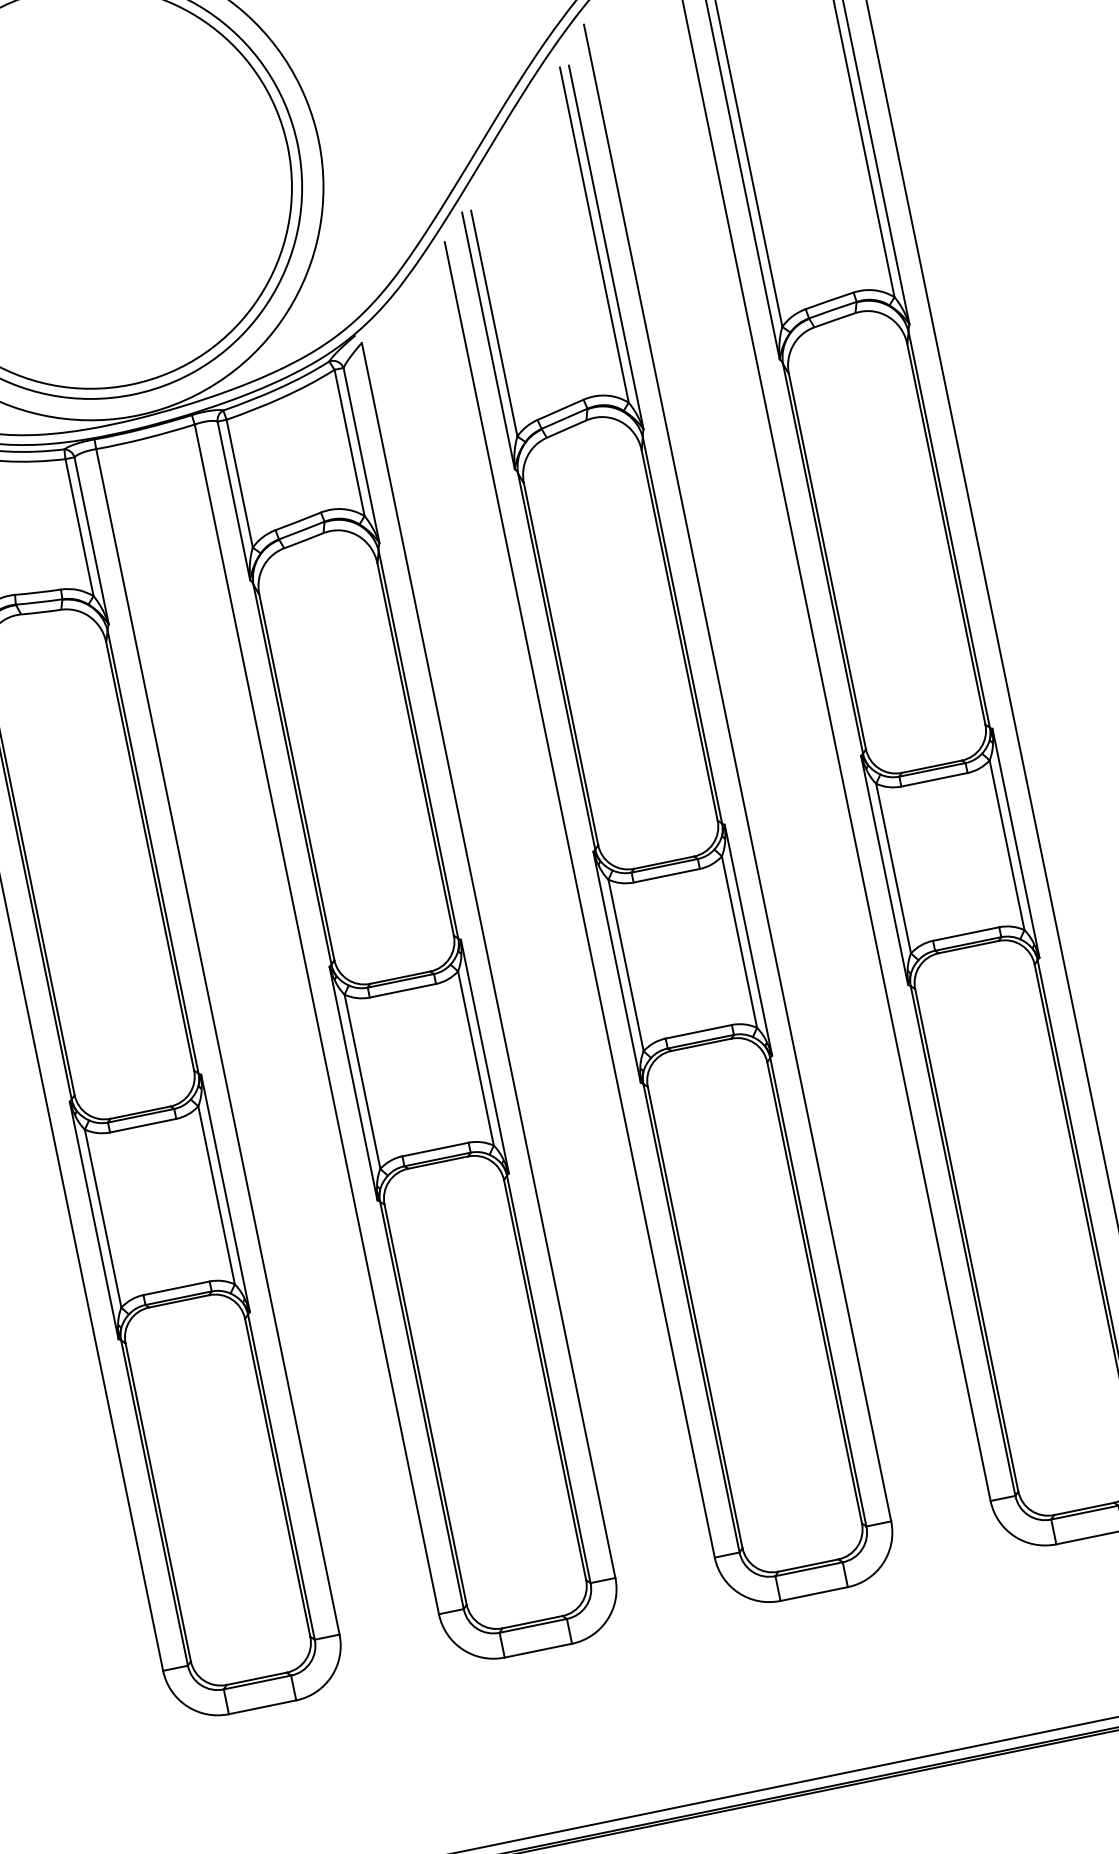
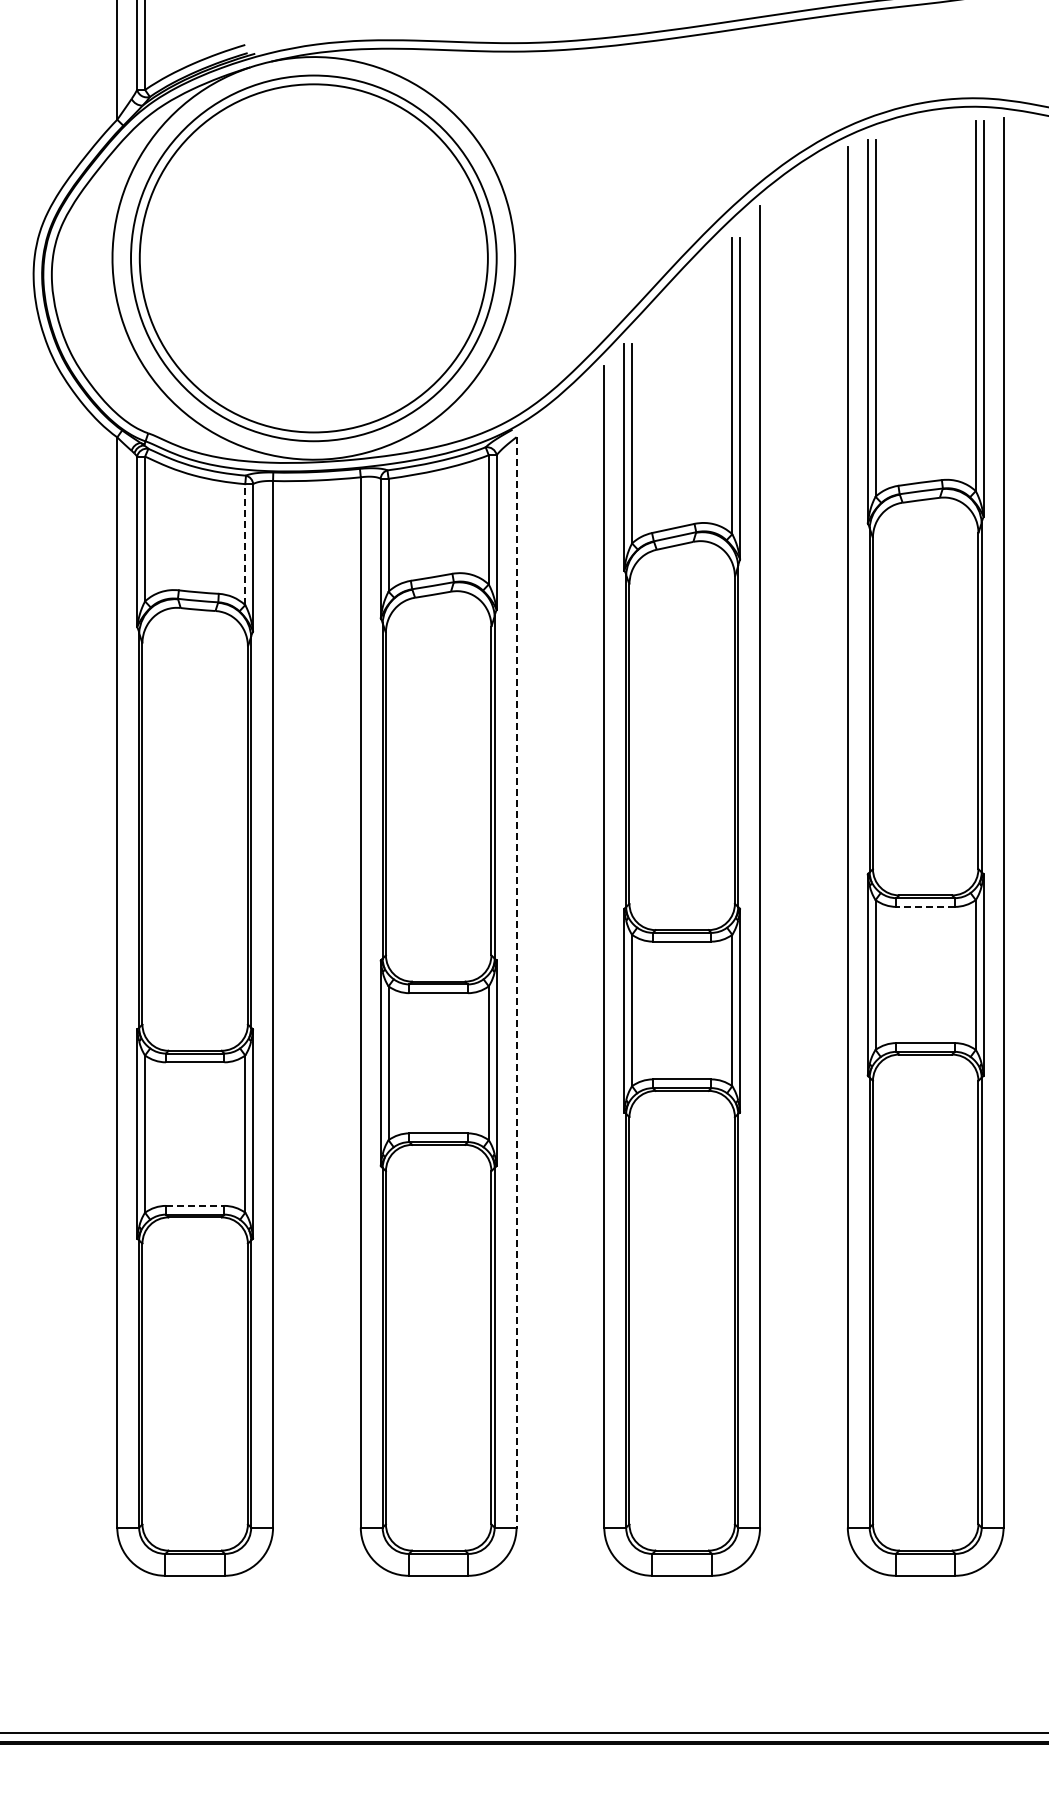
line: (79, 527) -> (245, 544), solid -> dashed
line: (934, 779) -> (925, 906), solid -> dashed
line: (488, 960) -> (516, 982), solid -> dashed
line: (176, 1287) -> (195, 1205), solid -> dashed

